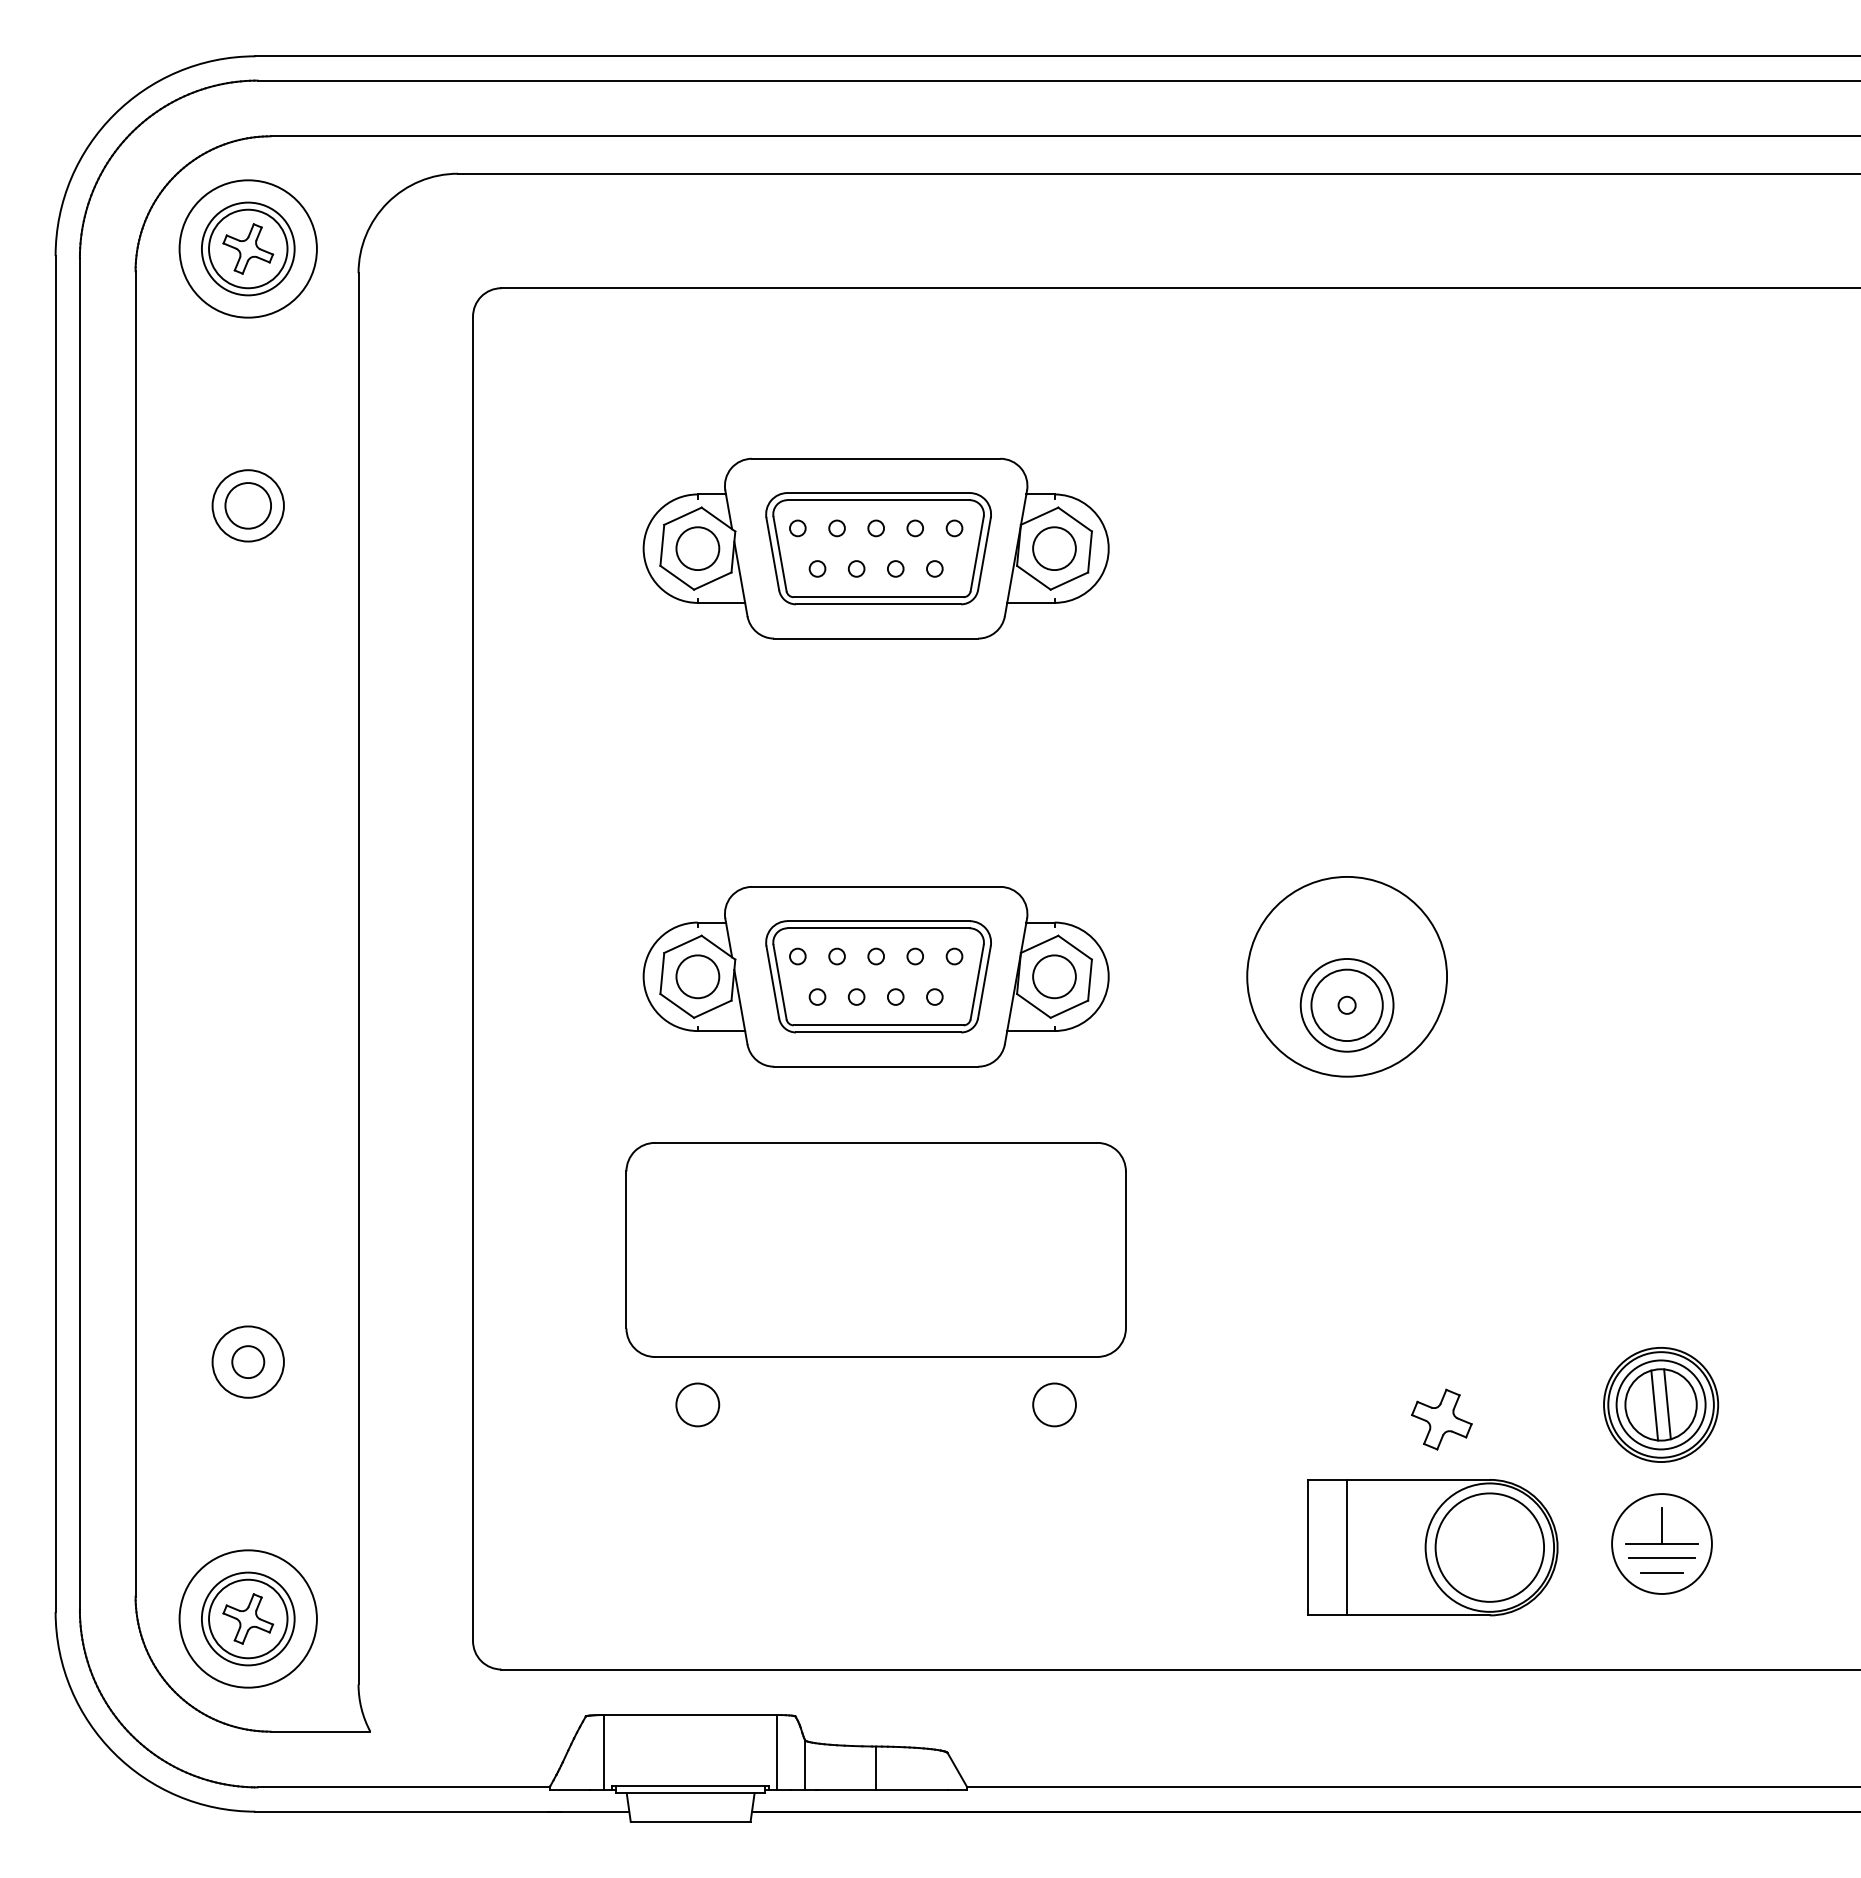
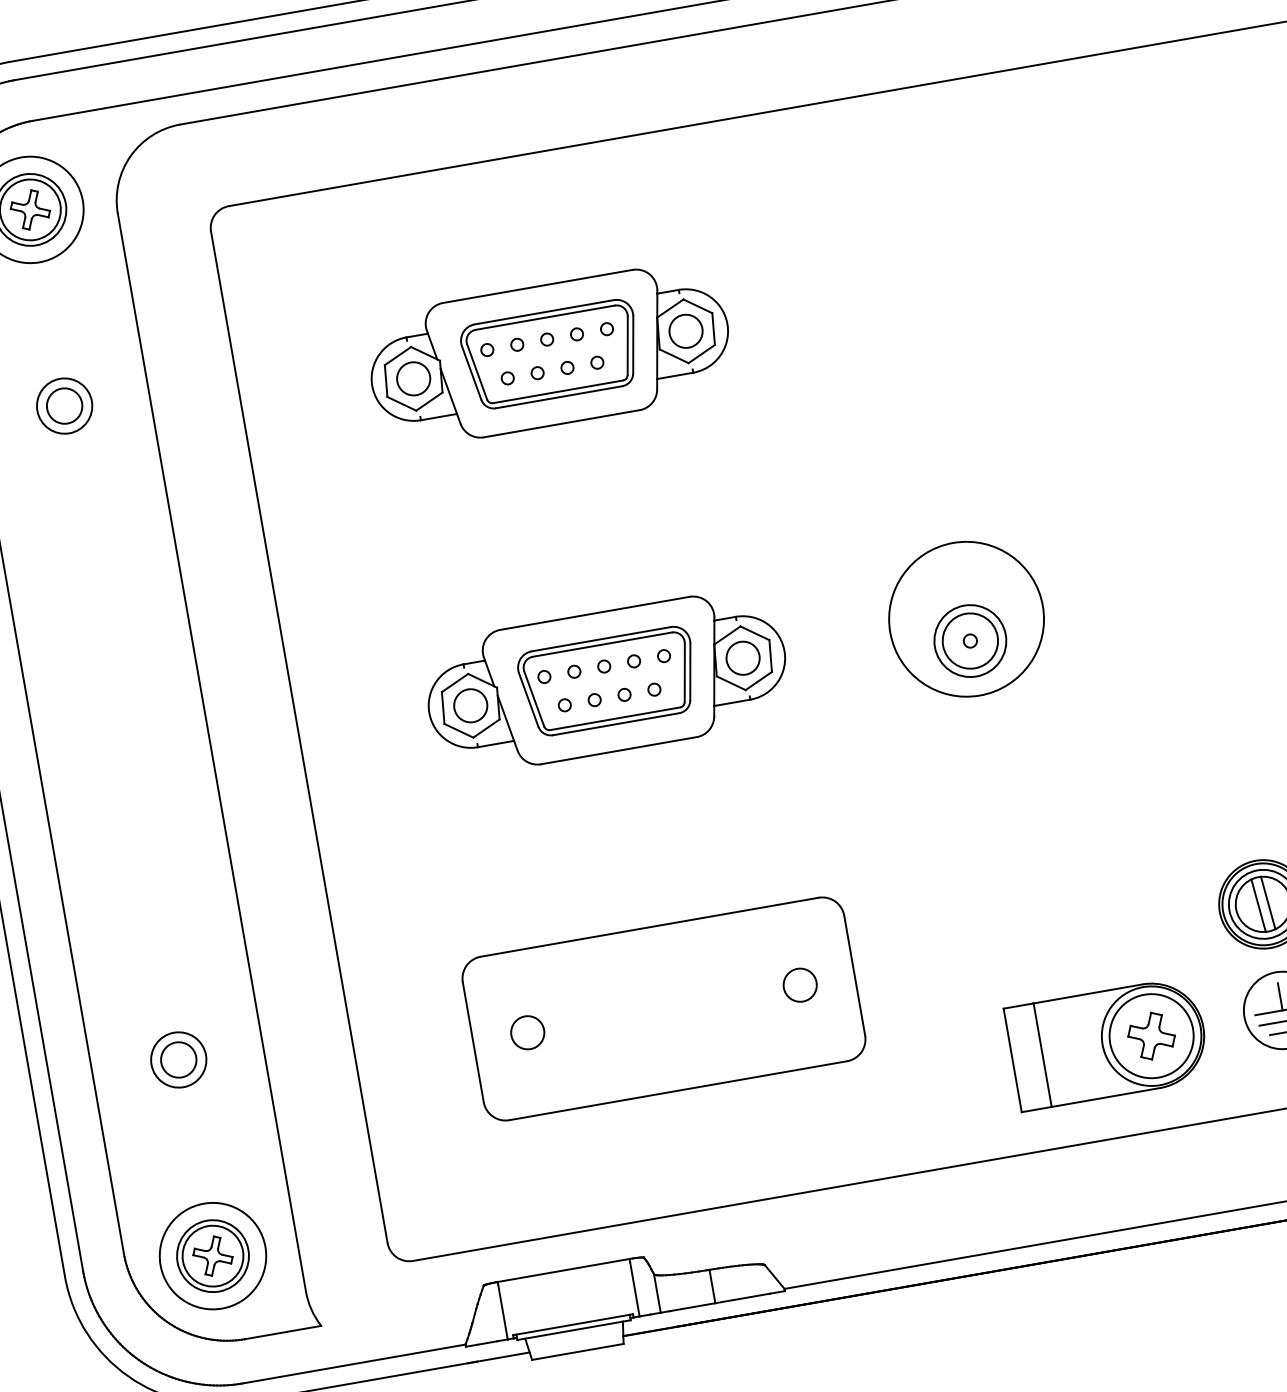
part: (875, 1249) -> (663, 1008), moved
circle: (248, 1361) -> (178, 1059), size x1.43
part: (1441, 1419) -> (1151, 1036), moved

